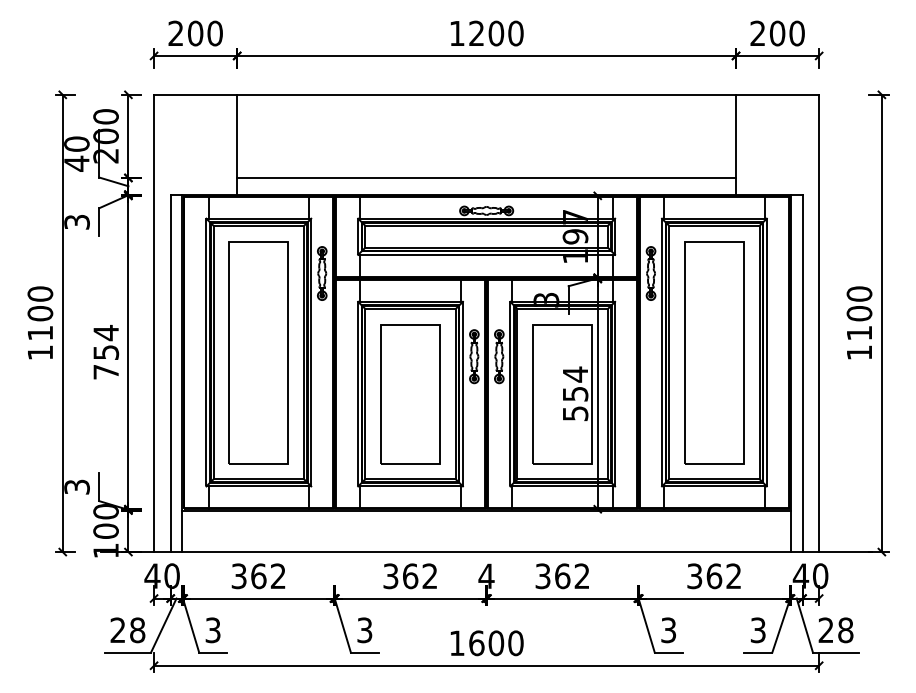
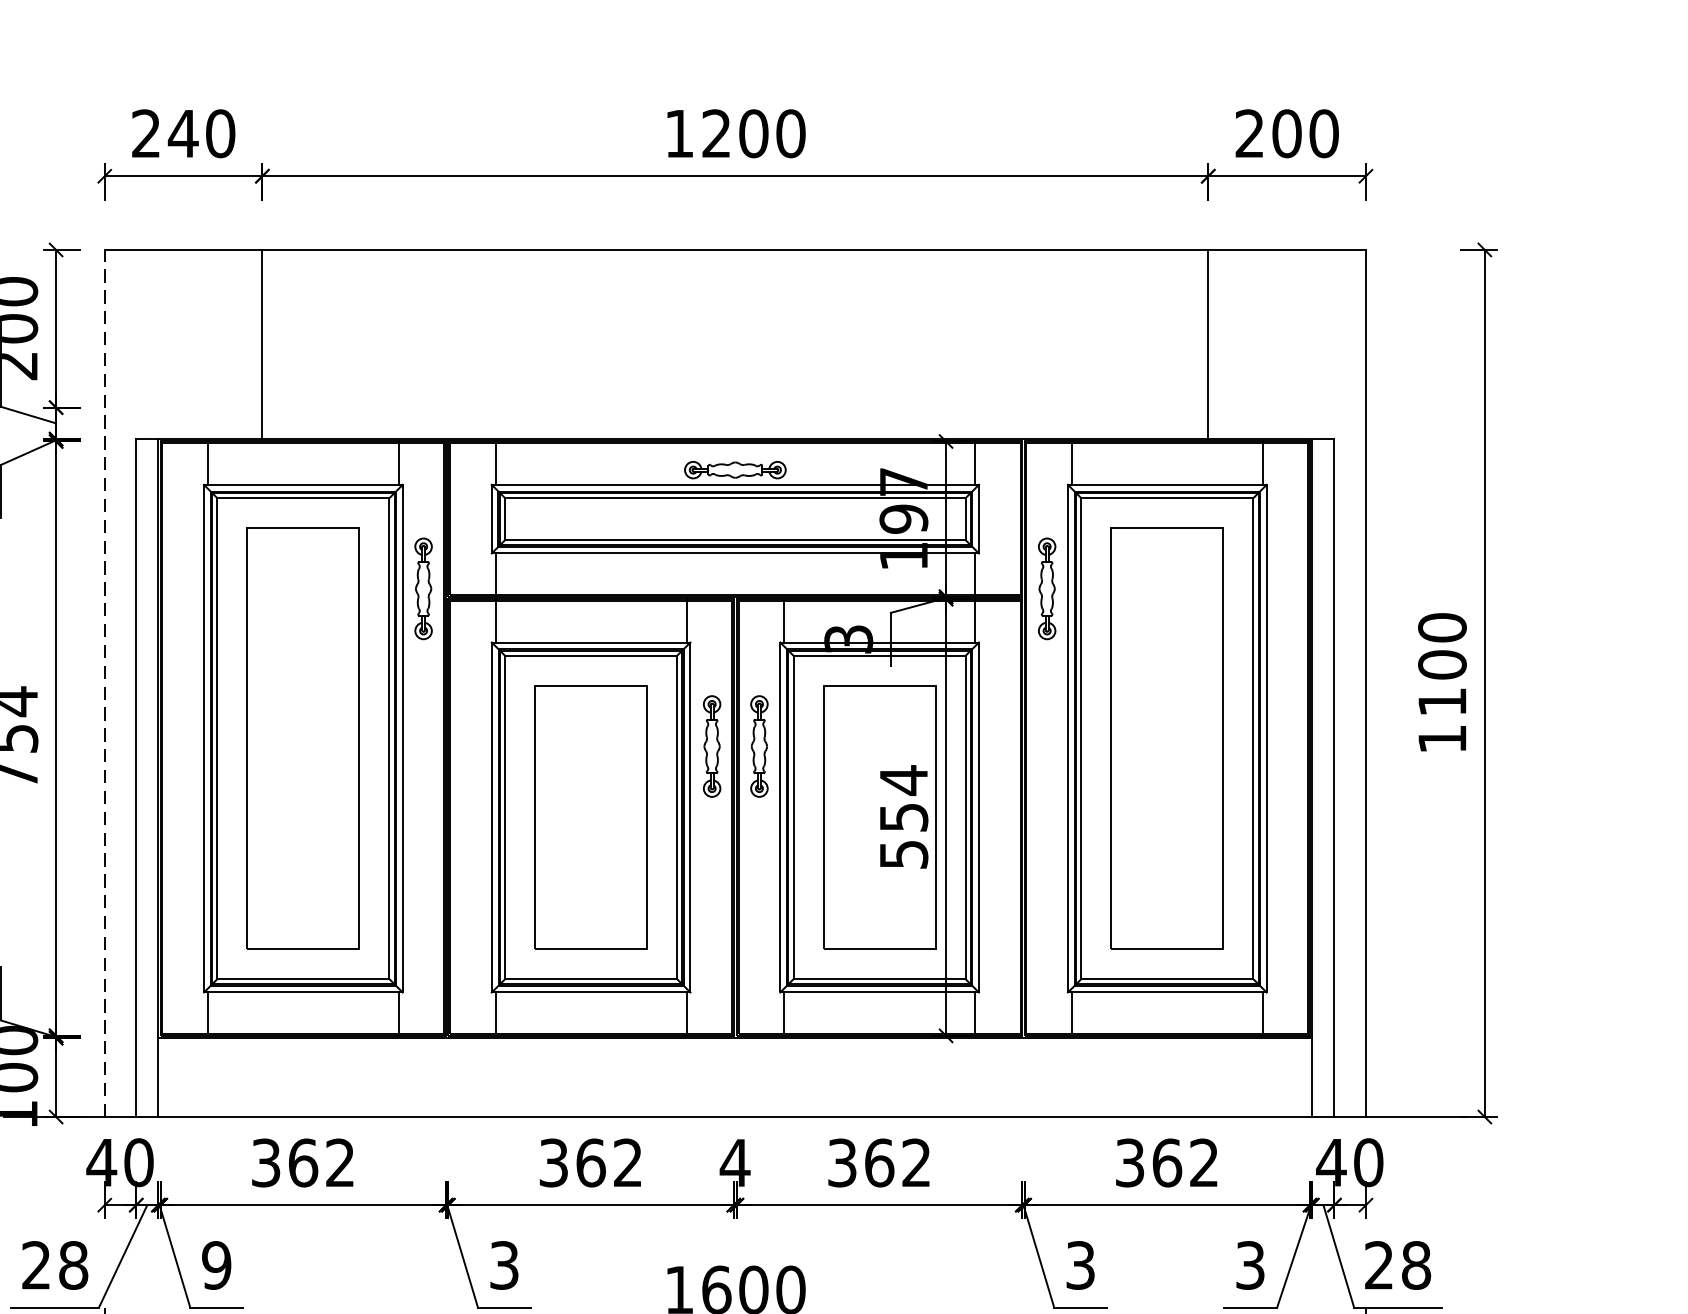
text: (195, 33) -> (183, 133), 200 -> 240
line: (486, 177) -> (735, 406), removed
line: (154, 323) -> (105, 683), solid -> dashed
text: (212, 630) -> (215, 1265), 3 -> 9

